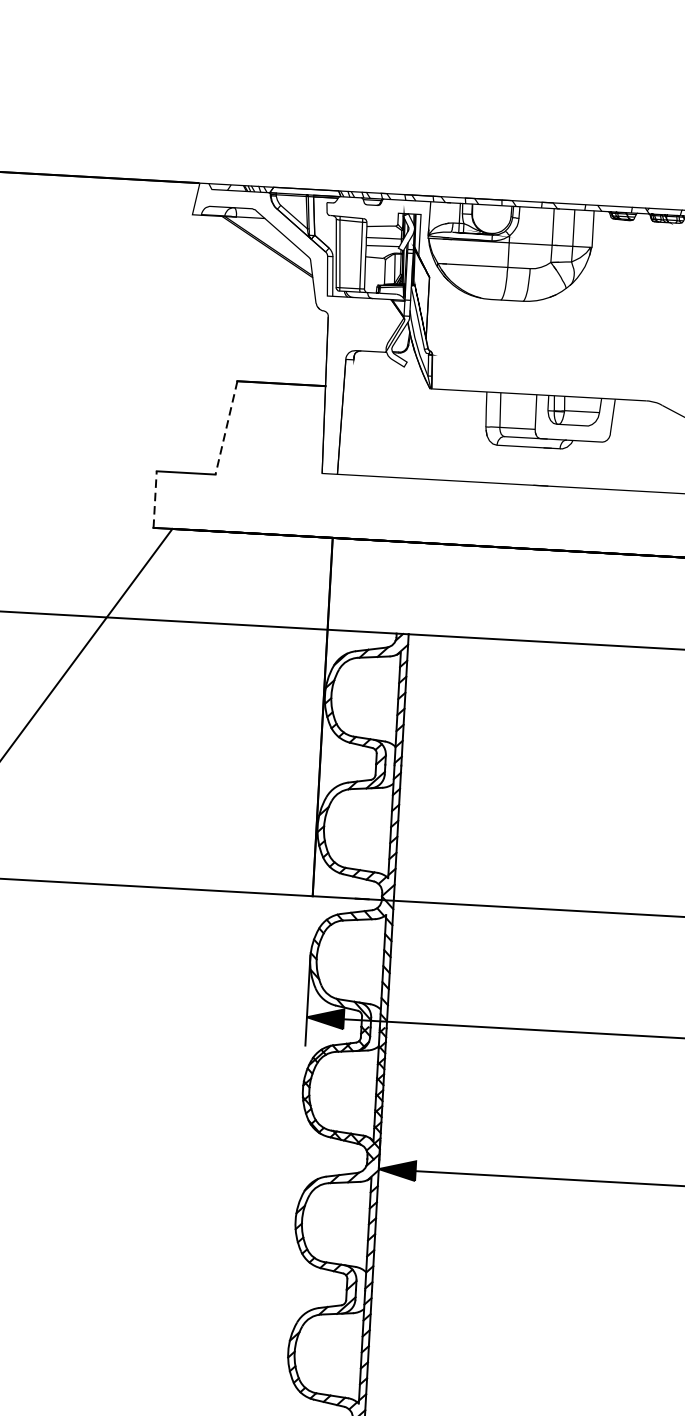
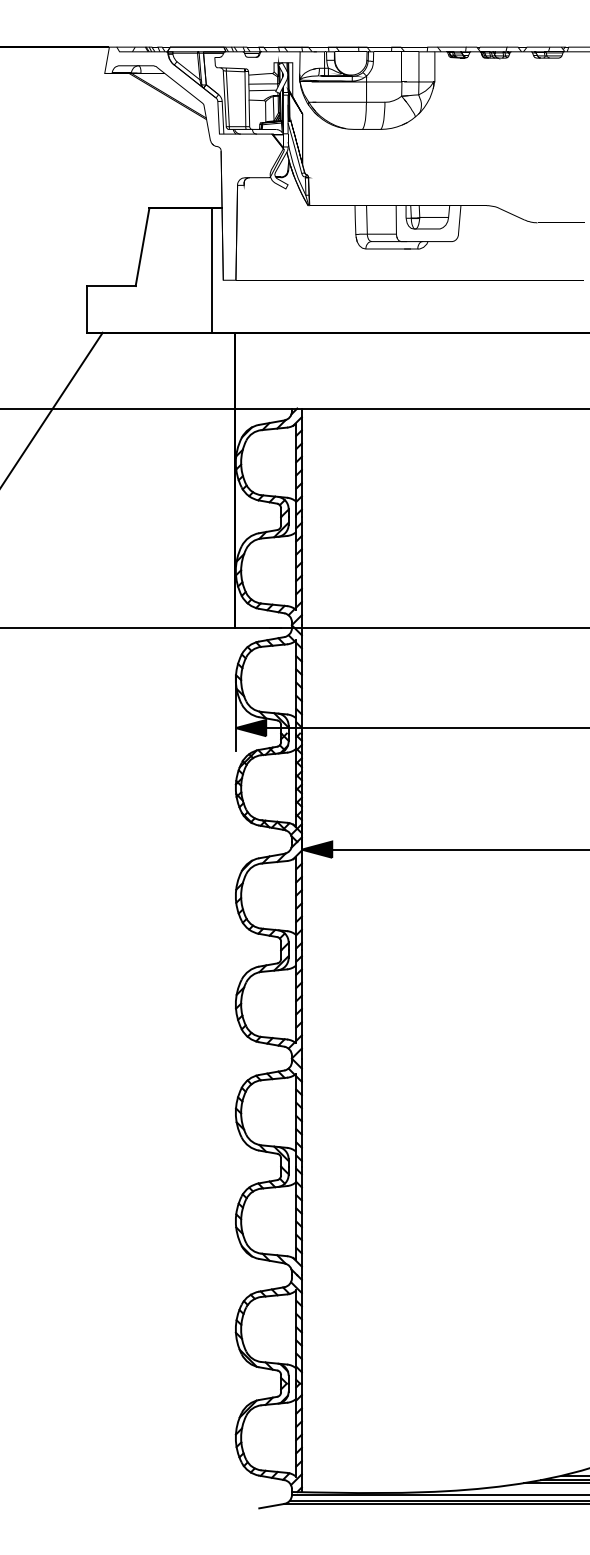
line: (226, 428) -> (142, 247), dashed -> solid
line: (308, 460) -> (211, 270), added
line: (155, 498) -> (87, 308), dashed -> solid

